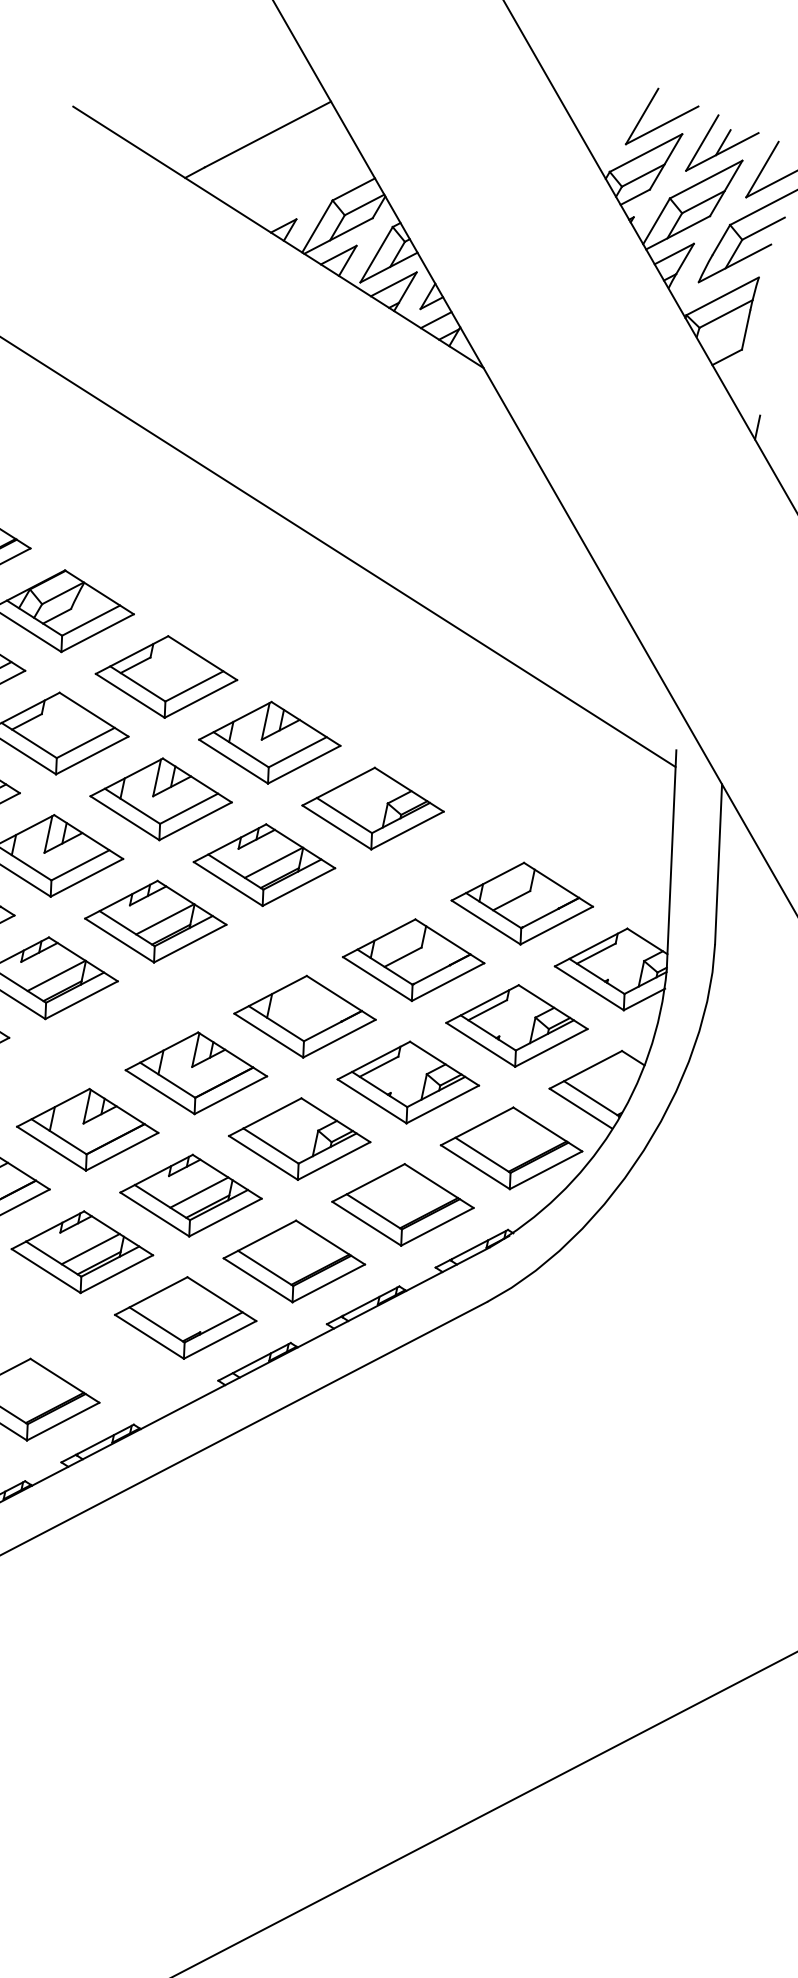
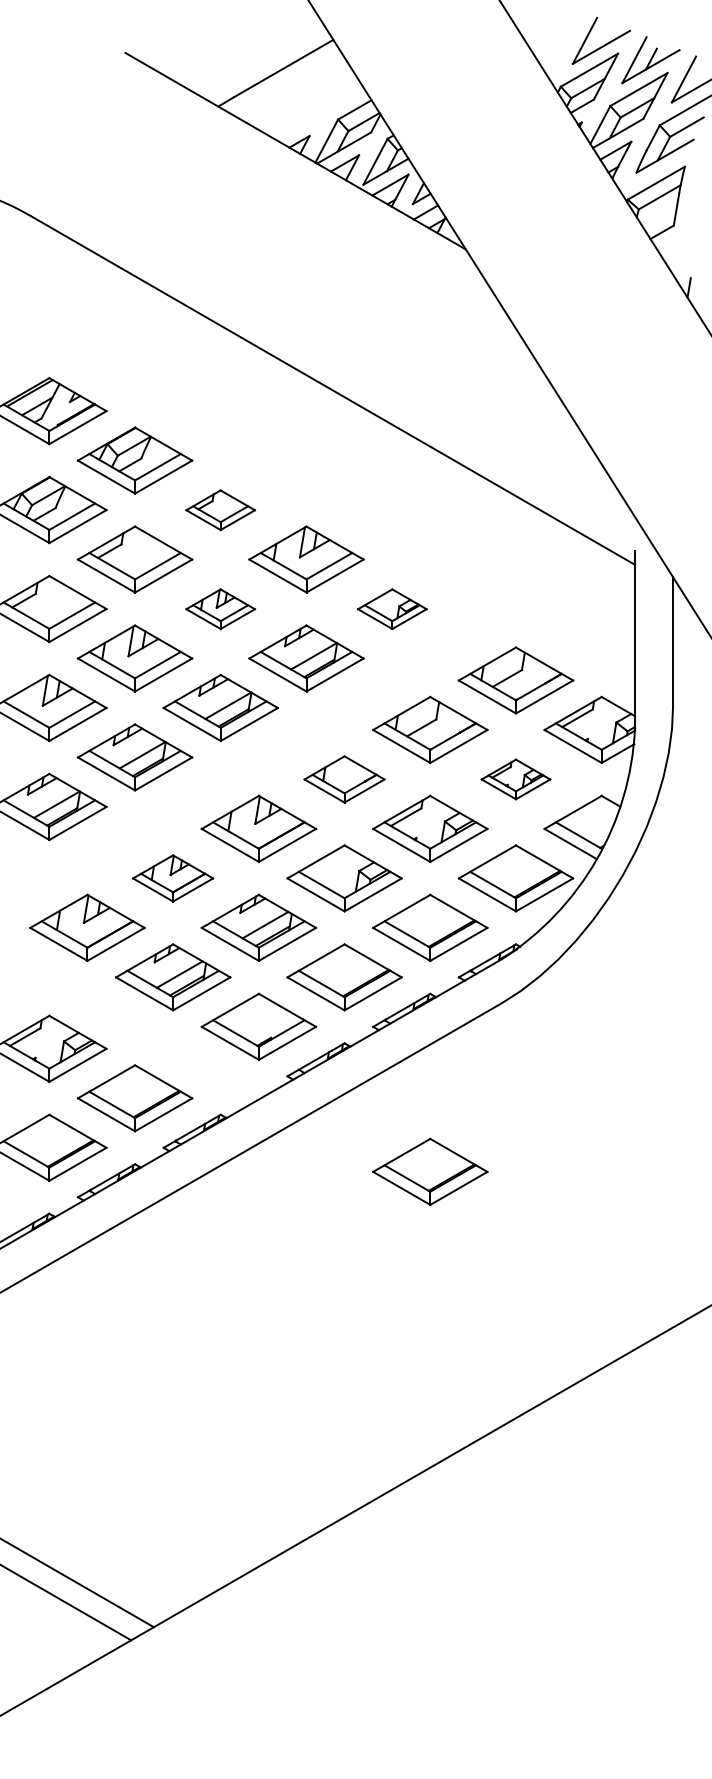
part: (166, 677) -> (220, 510), size x0.6
part: (160, 799) -> (220, 609), size x0.6
part: (373, 809) -> (392, 609), size x0.6
part: (304, 1016) -> (344, 779), size x0.7
part: (516, 1026) -> (515, 779), size x0.6
part: (86, 1129) -> (172, 878), size x0.7
part: (390, 1506) -> (430, 1171), added

